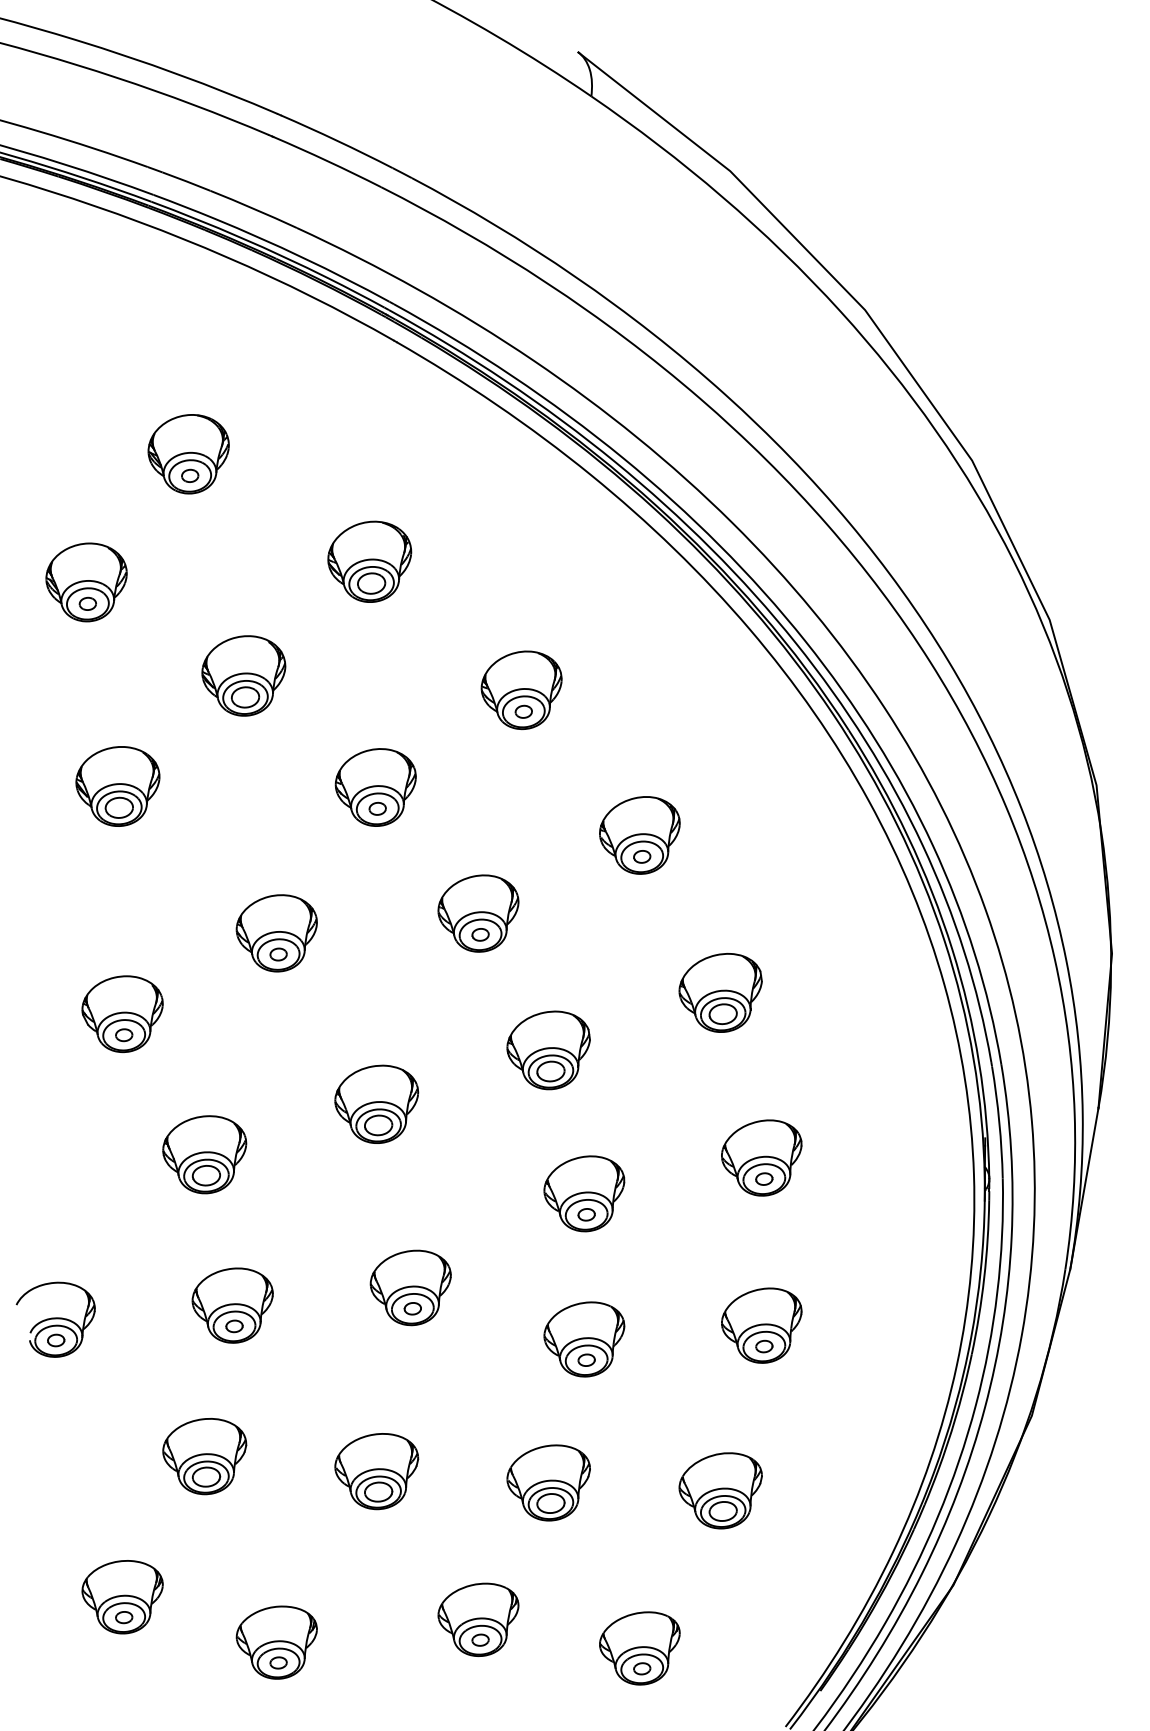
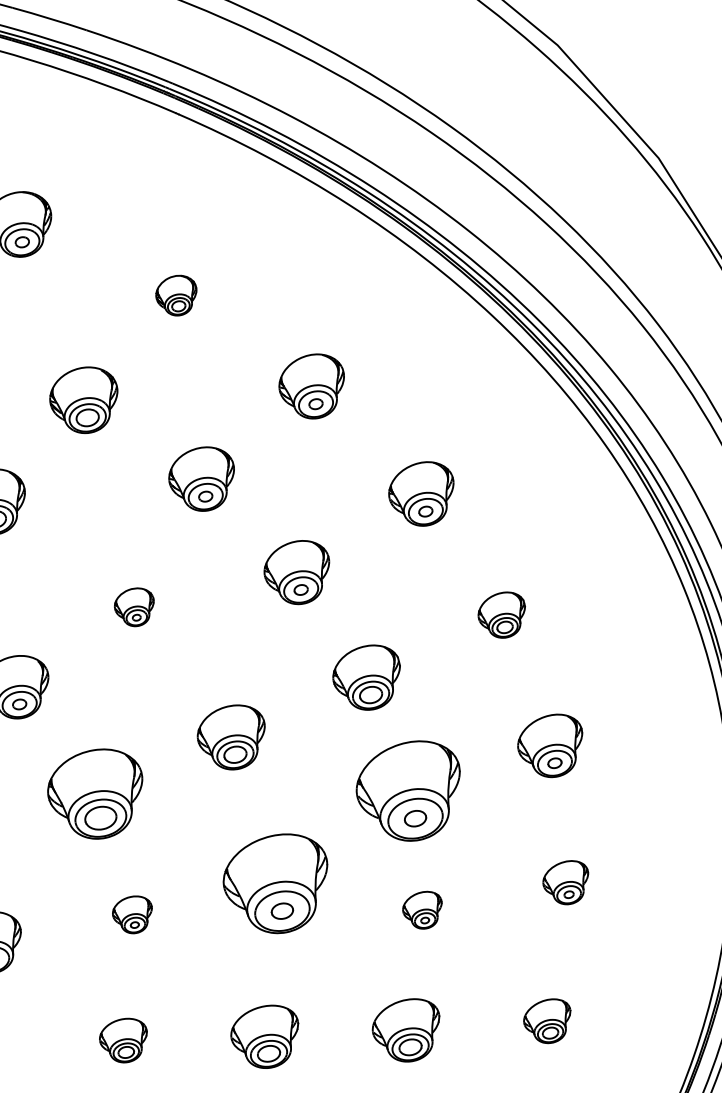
part: (369, 561) -> (176, 295), size x0.6
part: (276, 933) -> (134, 607), size x0.6
part: (720, 992) -> (502, 615), size x0.7
part: (204, 1154) -> (96, 794), size x1.4
part: (584, 1193) -> (409, 791), size x1.6
part: (410, 1287) -> (276, 884), size x1.6
part: (232, 1305) -> (132, 914), size x0.6
part: (761, 1325) -> (566, 882), size x0.7
part: (584, 1339) -> (422, 910), size x0.6
part: (204, 1456) -> (123, 1040), size x0.7
part: (720, 1490) -> (547, 1021), size x0.7

